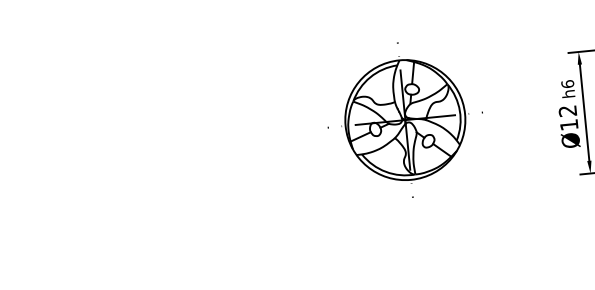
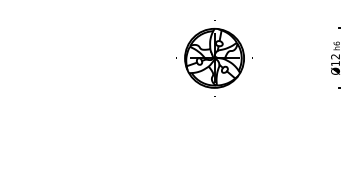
part: (405, 120) -> (214, 58), moved

